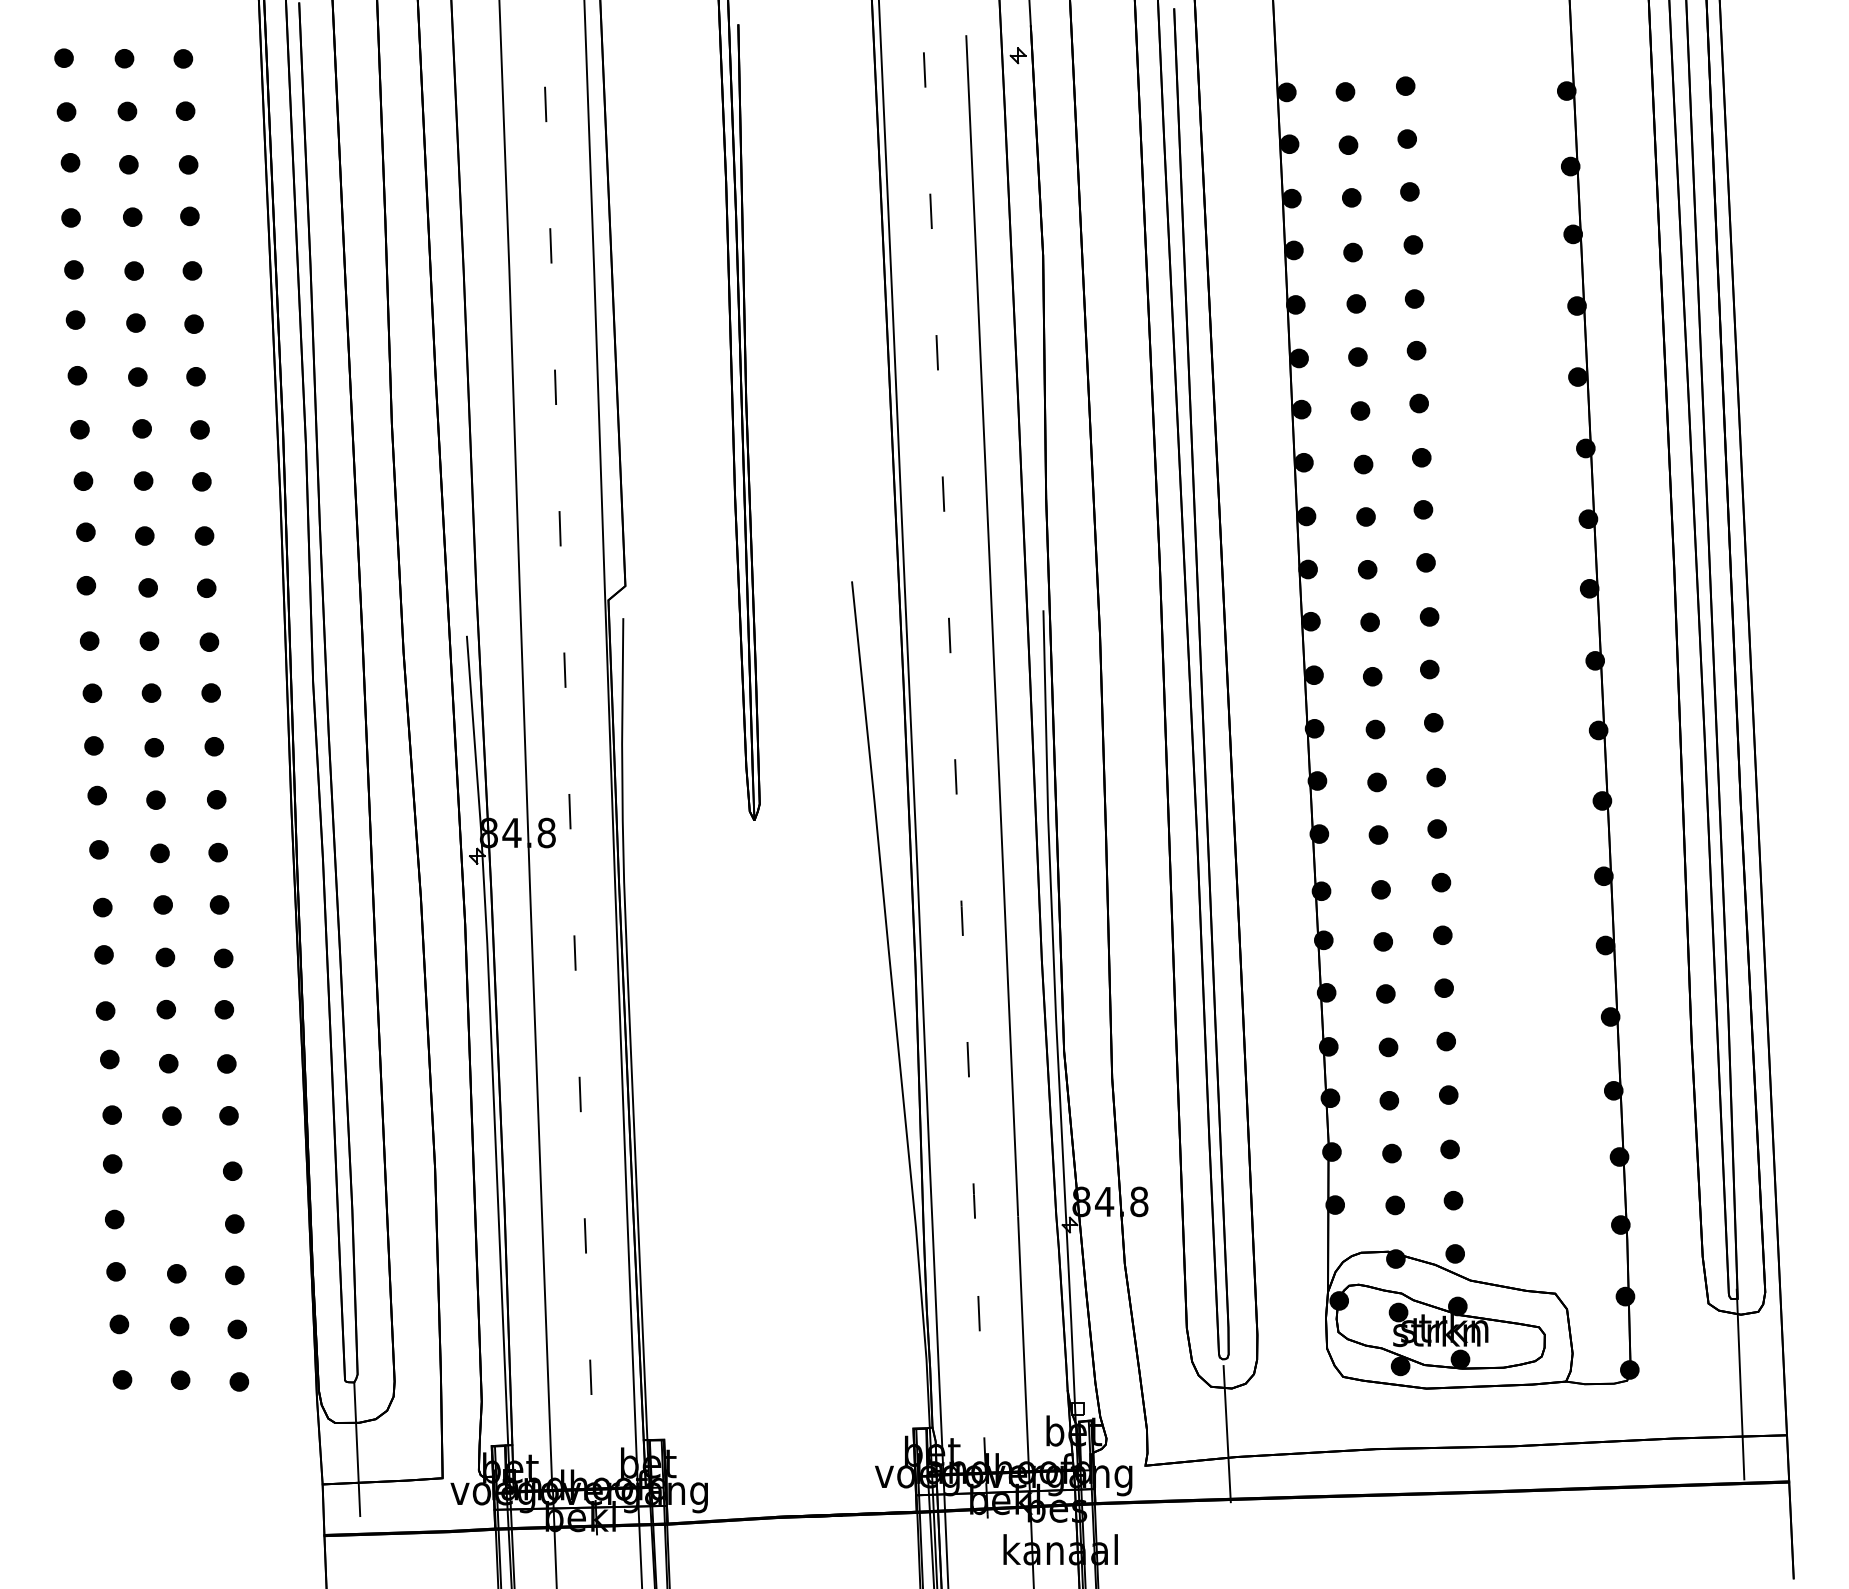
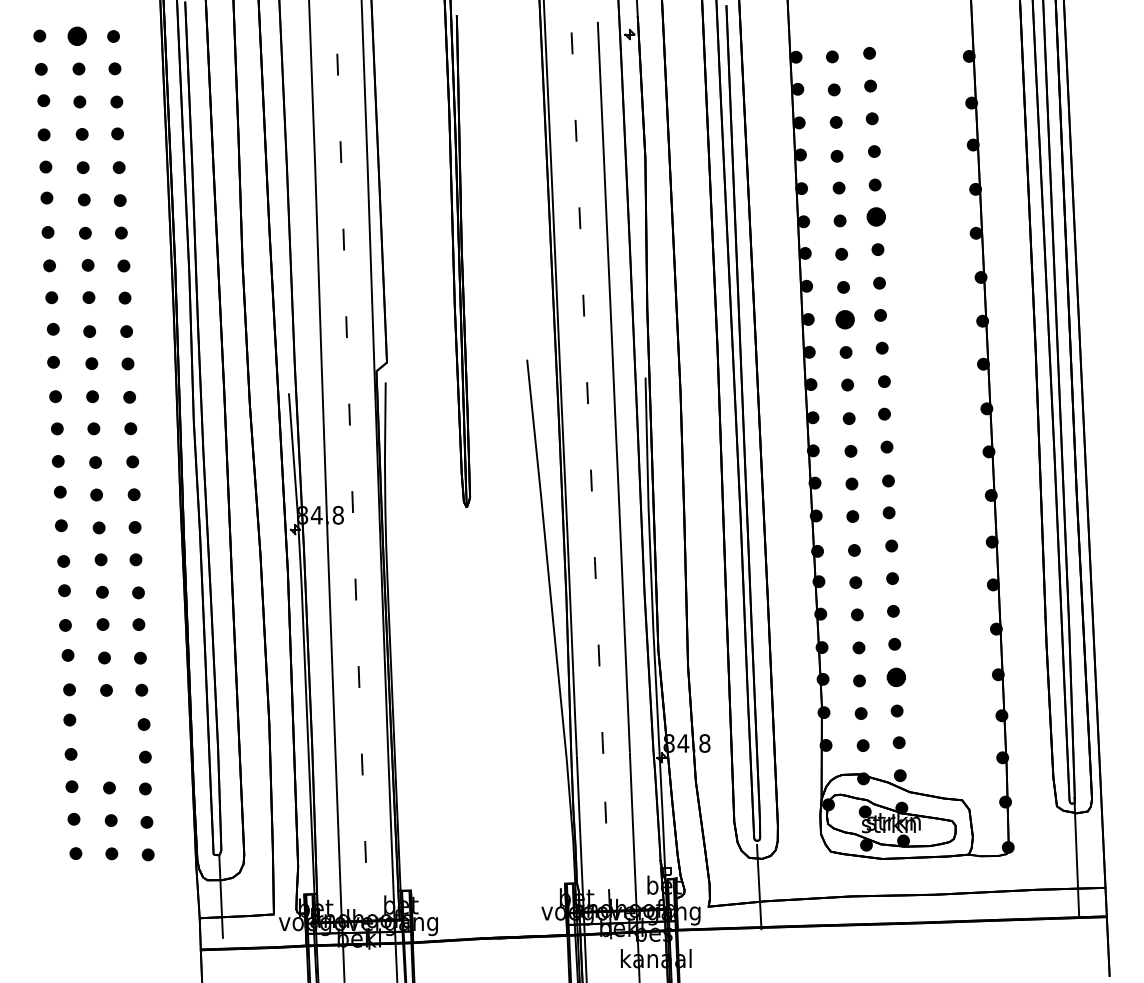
part: (123, 58) -> (76, 36), size x1.6
part: (1416, 349) -> (876, 216), size x1.6
part: (1365, 516) -> (844, 319), size x1.6
part: (1447, 1095) -> (895, 677), size x1.6

